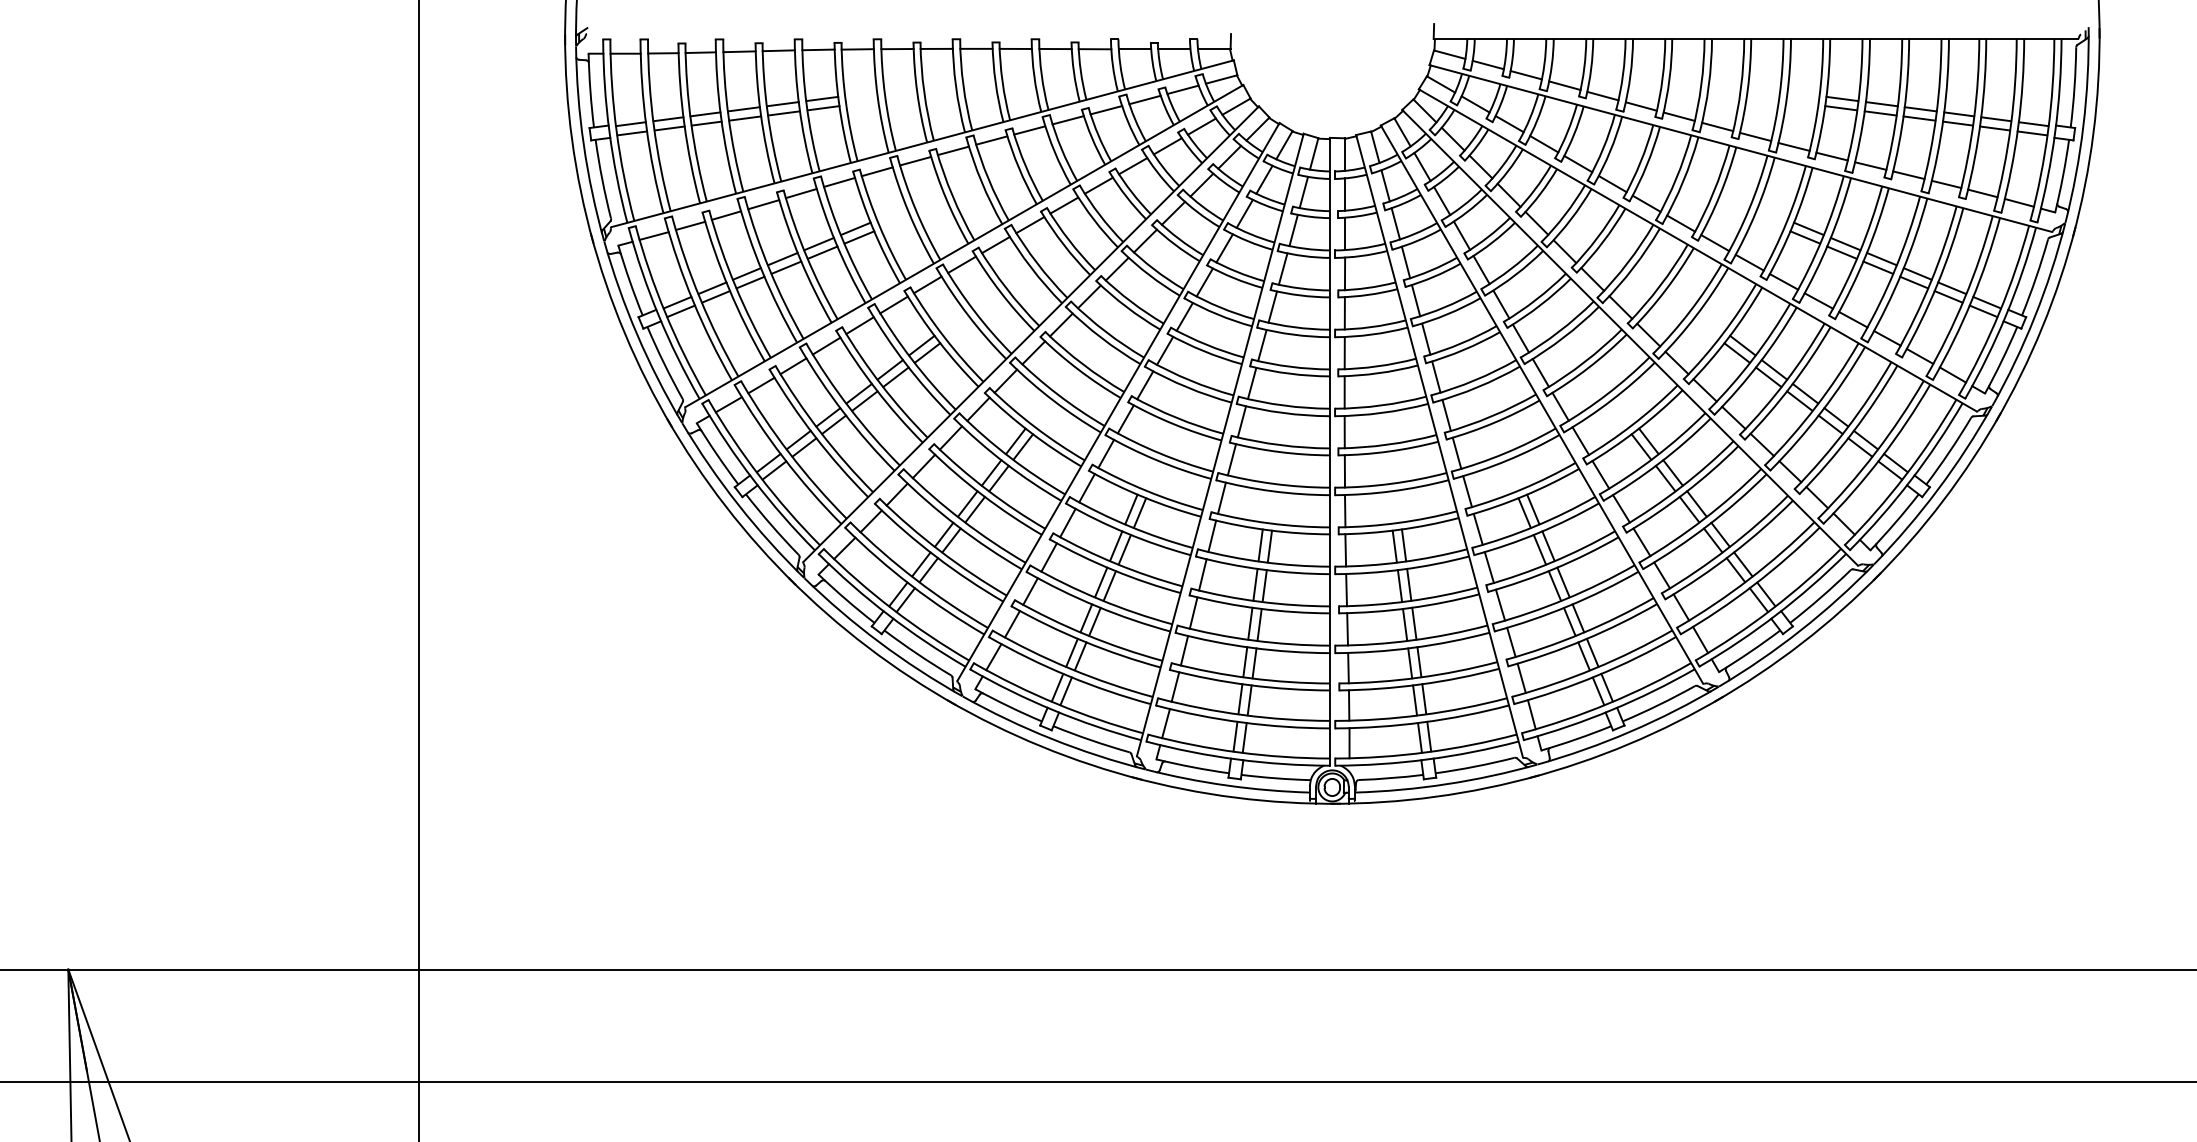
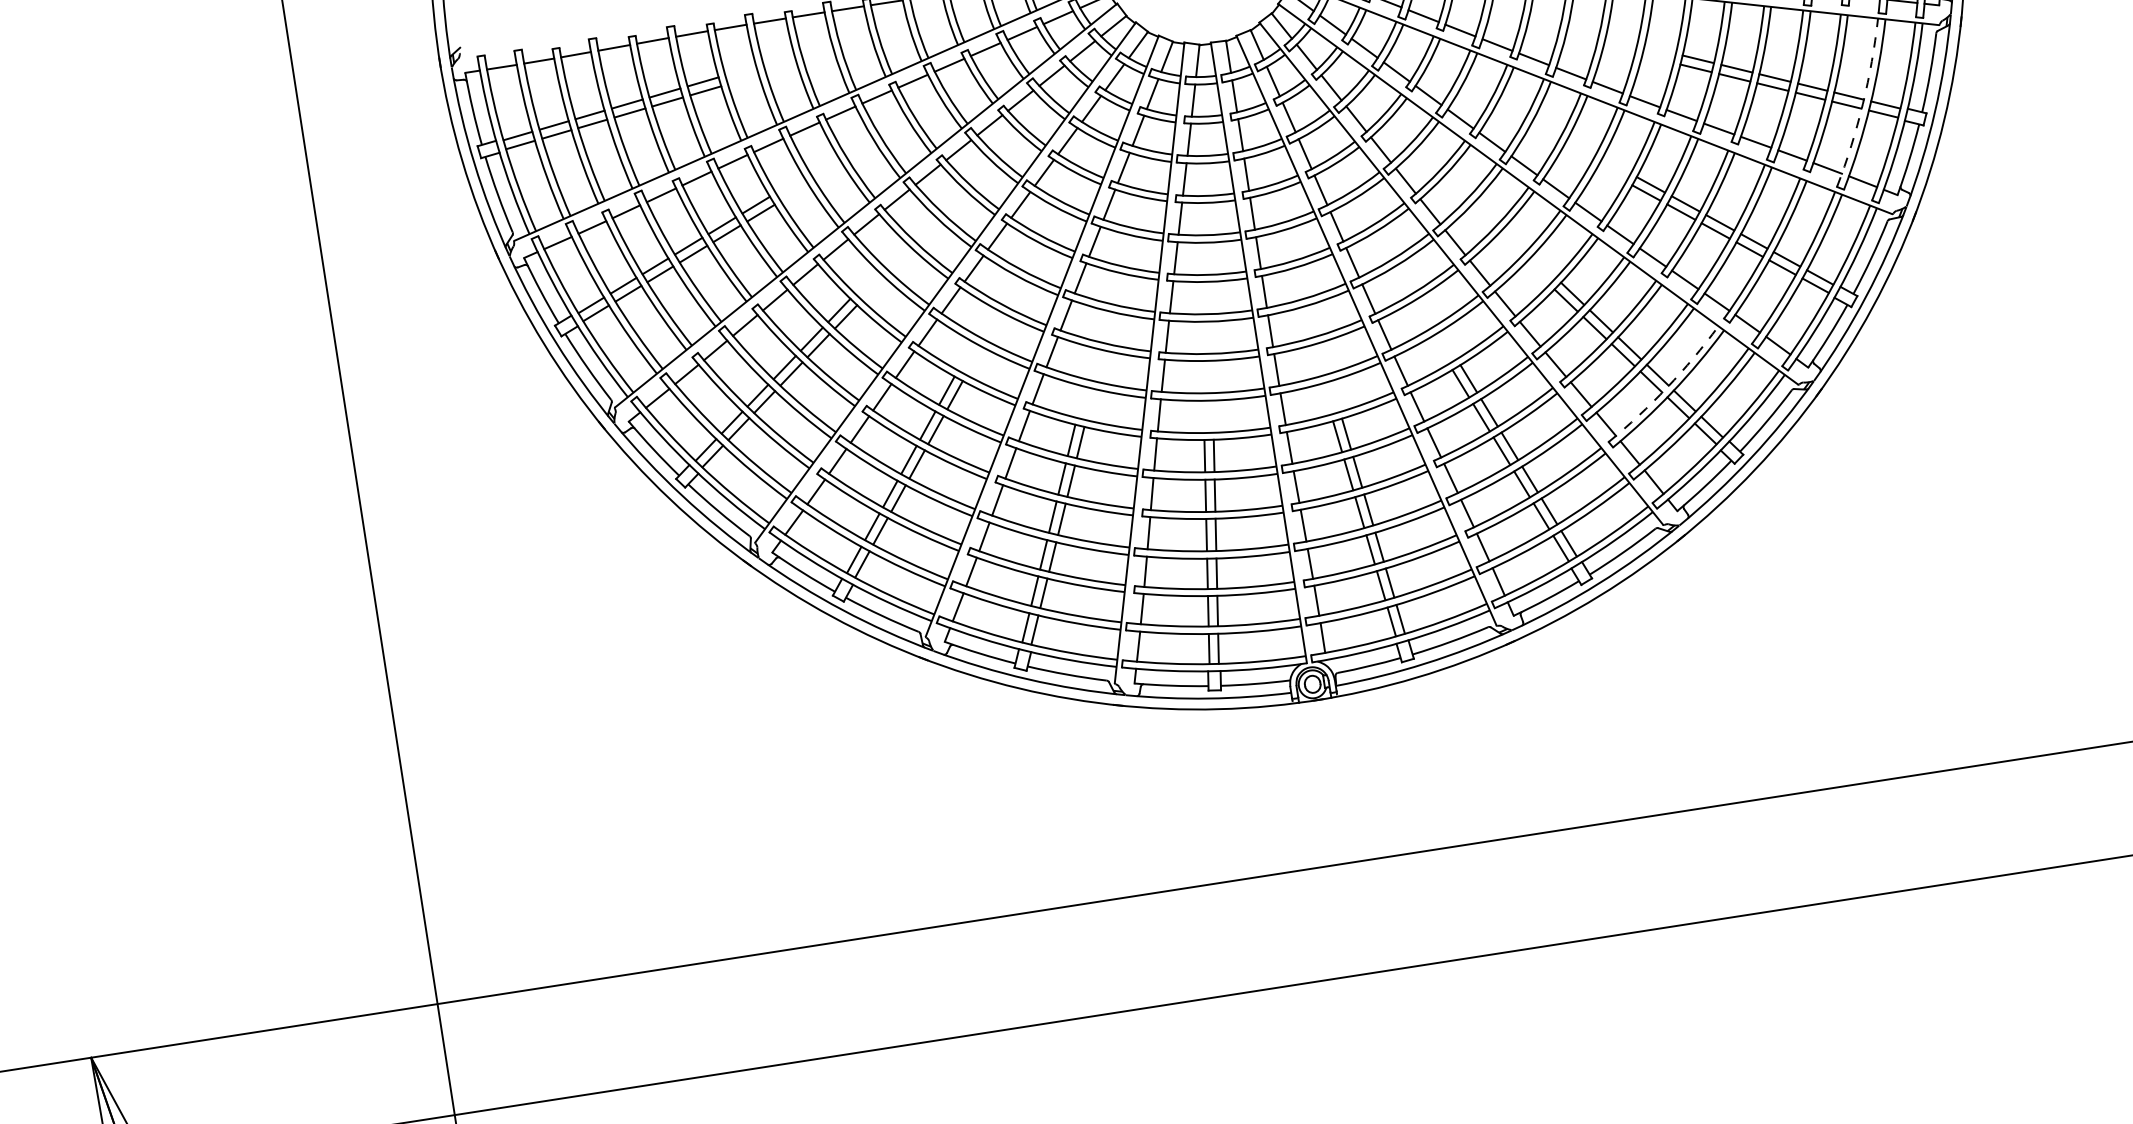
arc: (1964, 298) -> (1862, 104), solid -> dashed
arc: (1727, 548) -> (1666, 387), solid -> dashed

